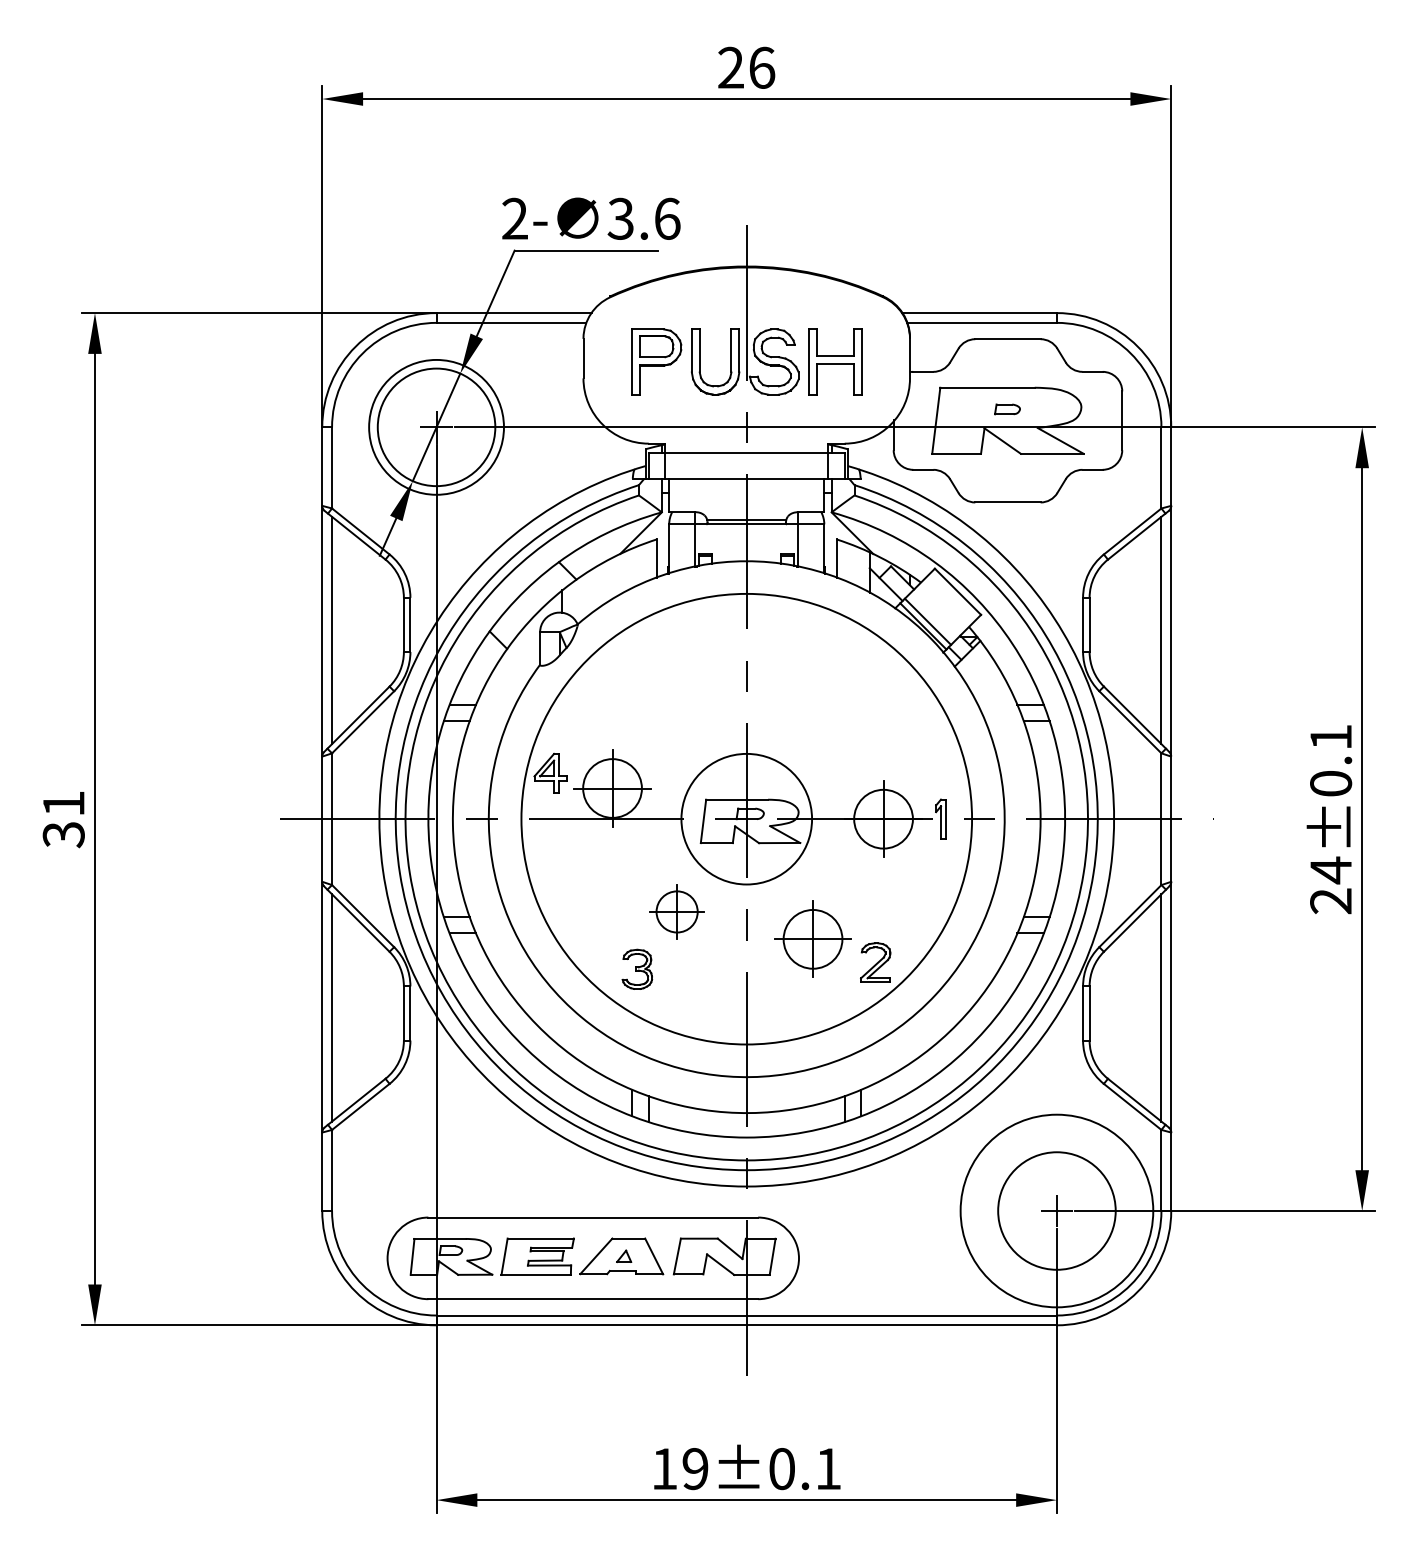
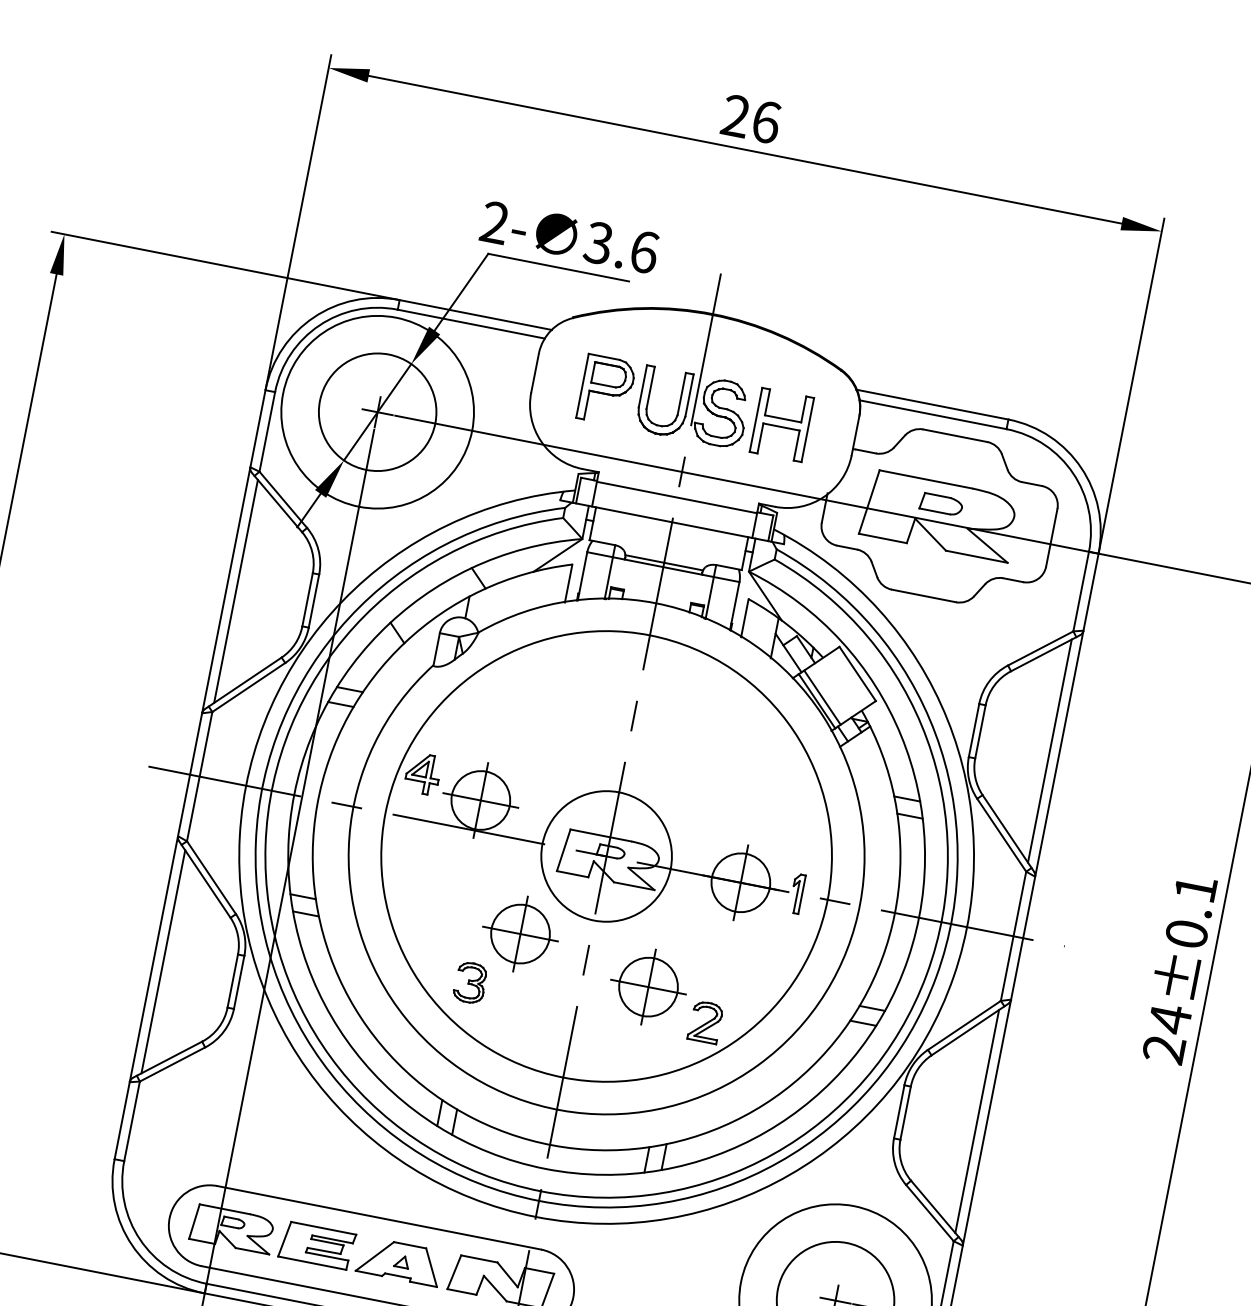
part: (1007, 409) -> (941, 504), size x1.67
circle: (436, 427) -> (377, 412), size x1.43
part: (676, 911) -> (519, 933), size x1.43

